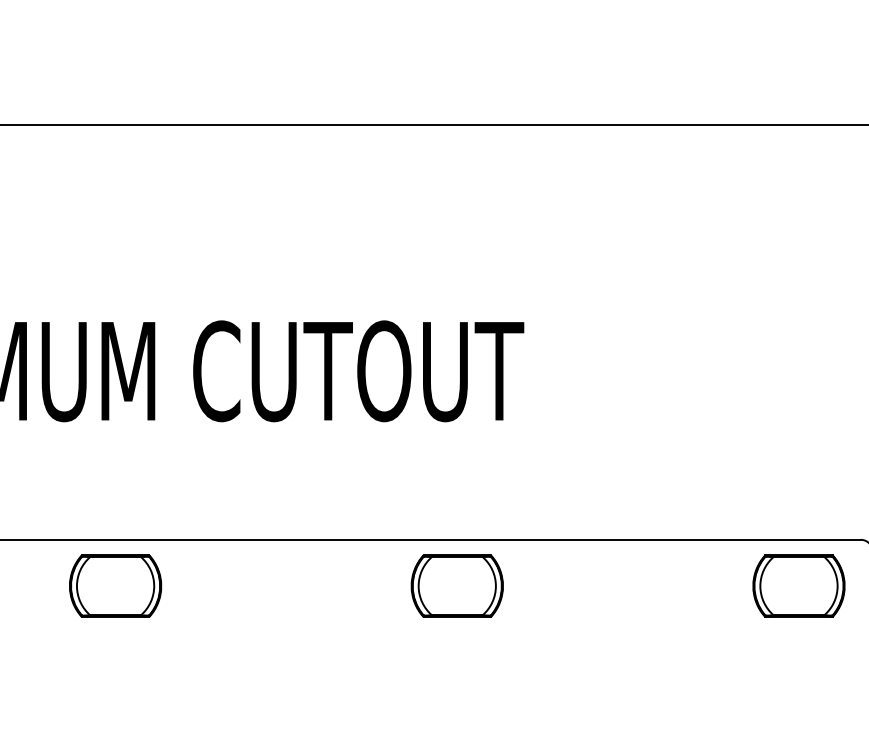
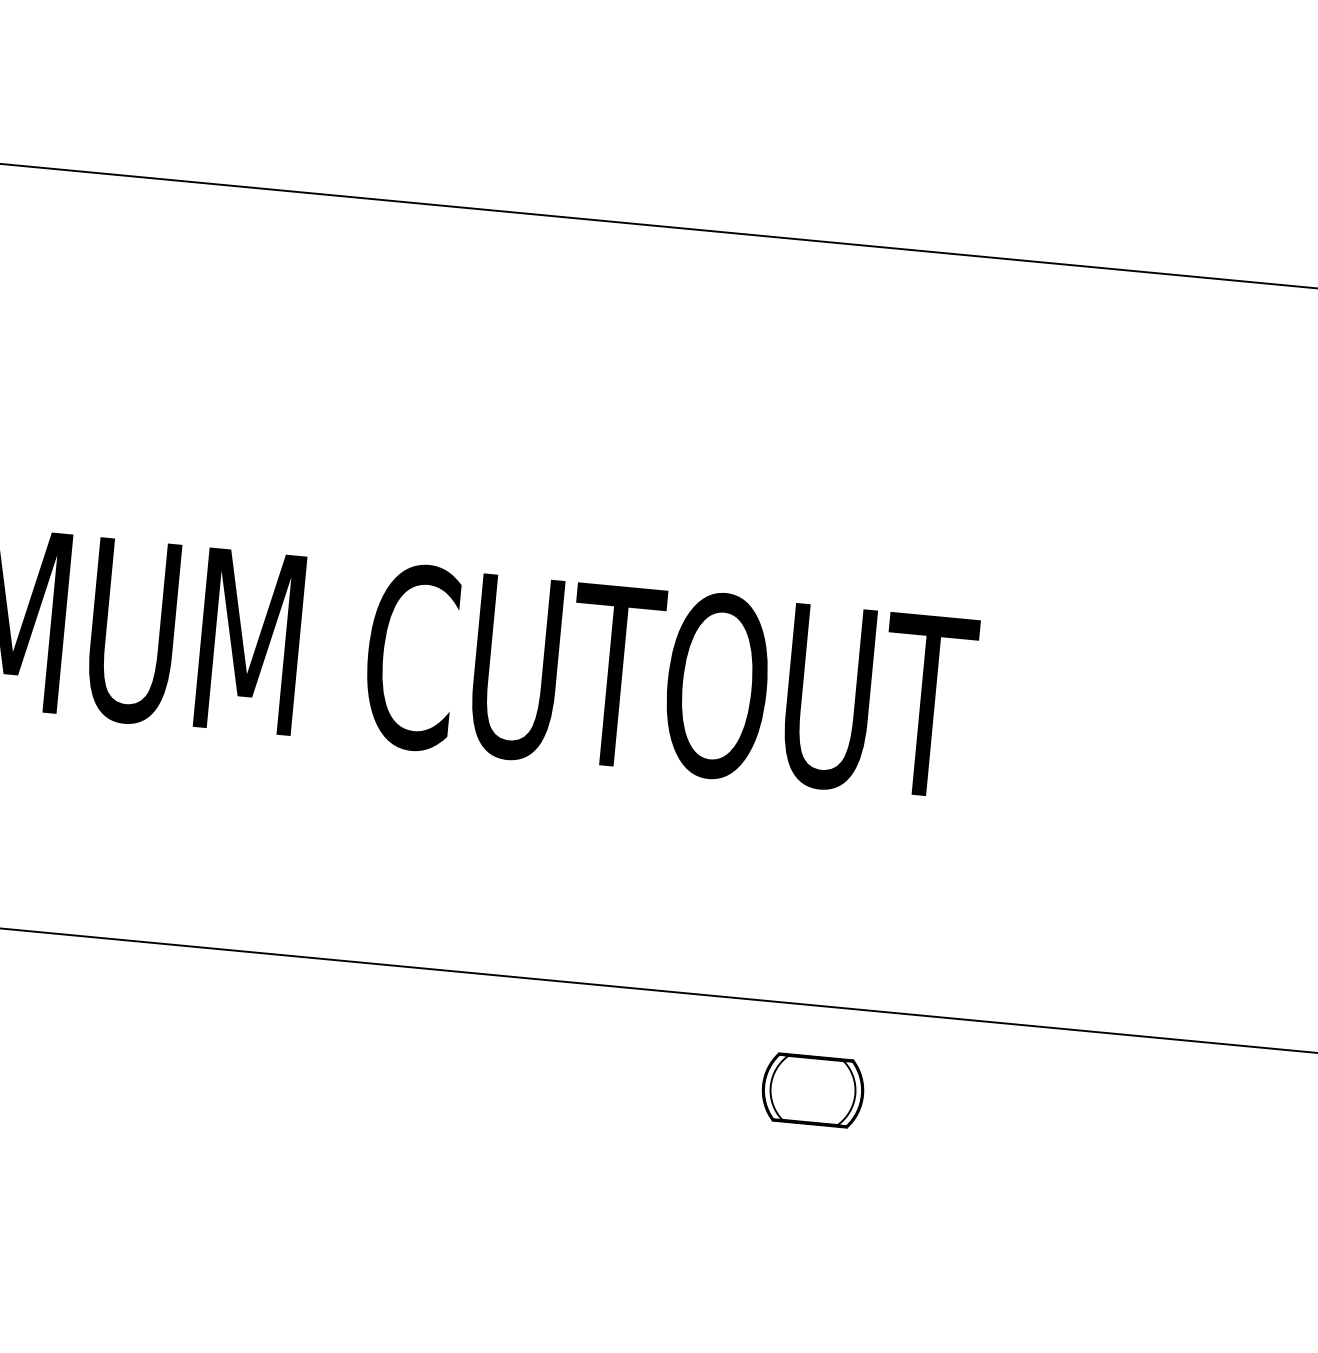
part: (115, 585) -> (189, 1030), removed
part: (456, 585) -> (811, 1089), size x0.6

